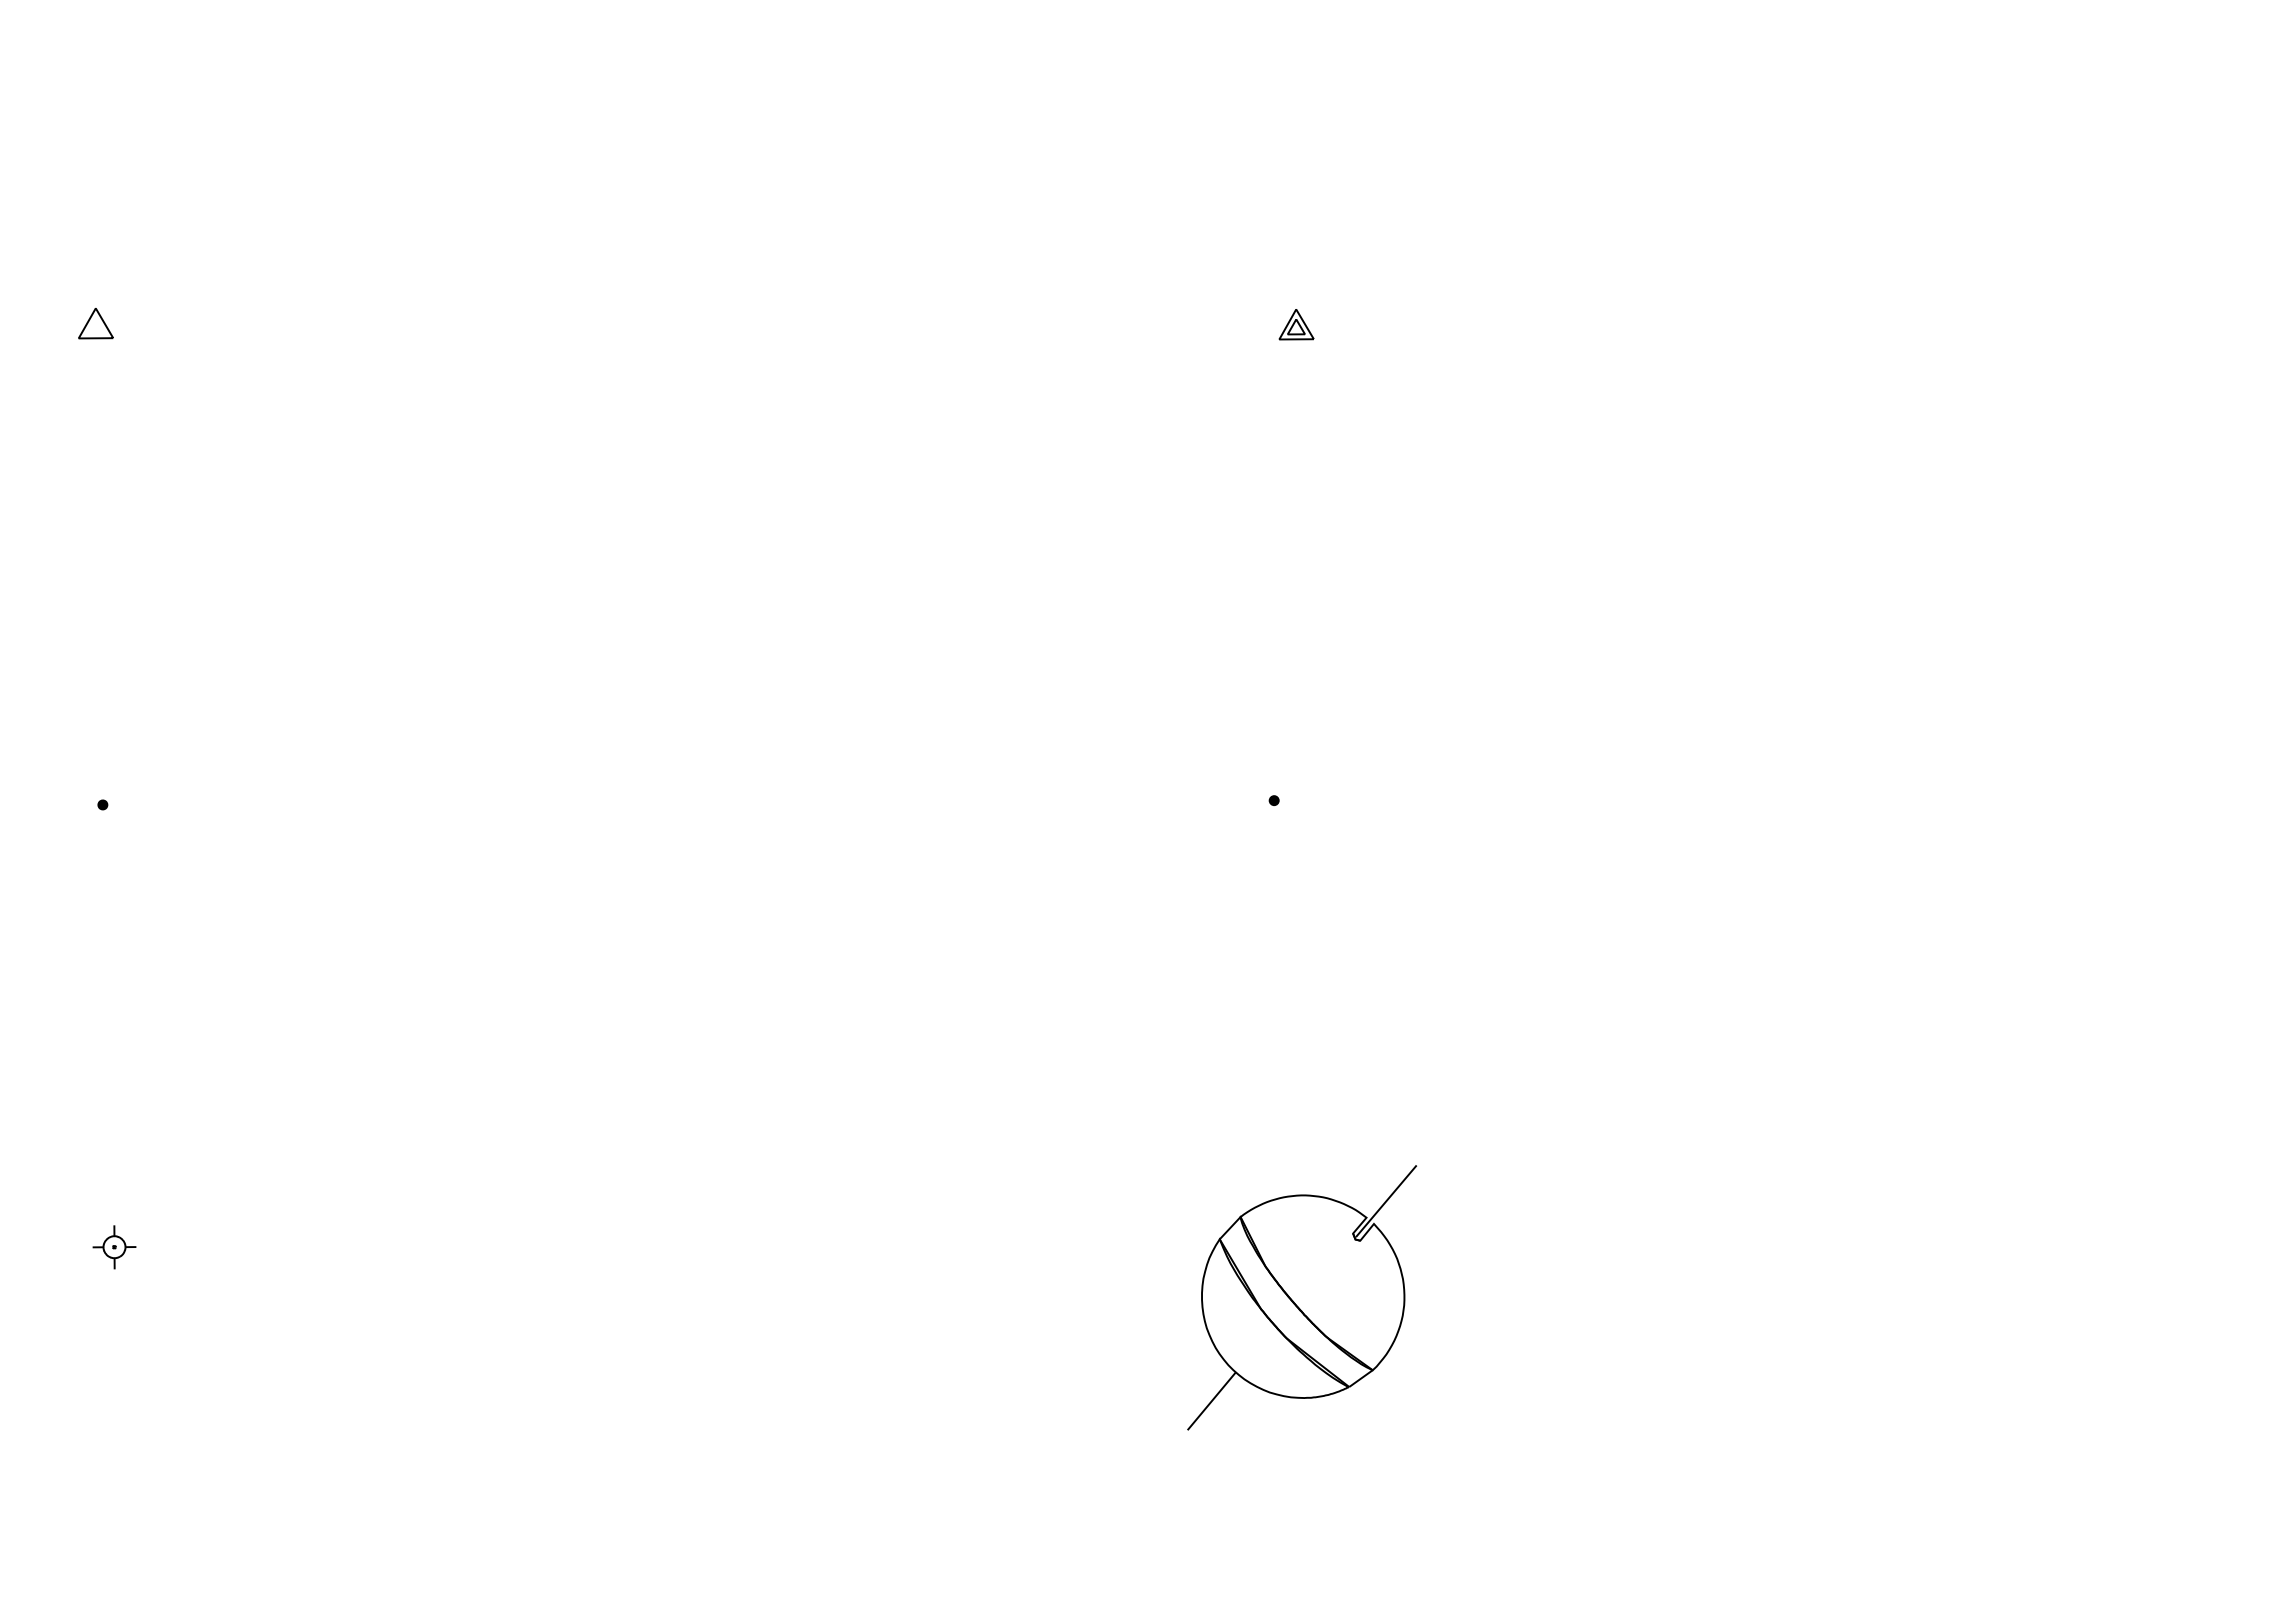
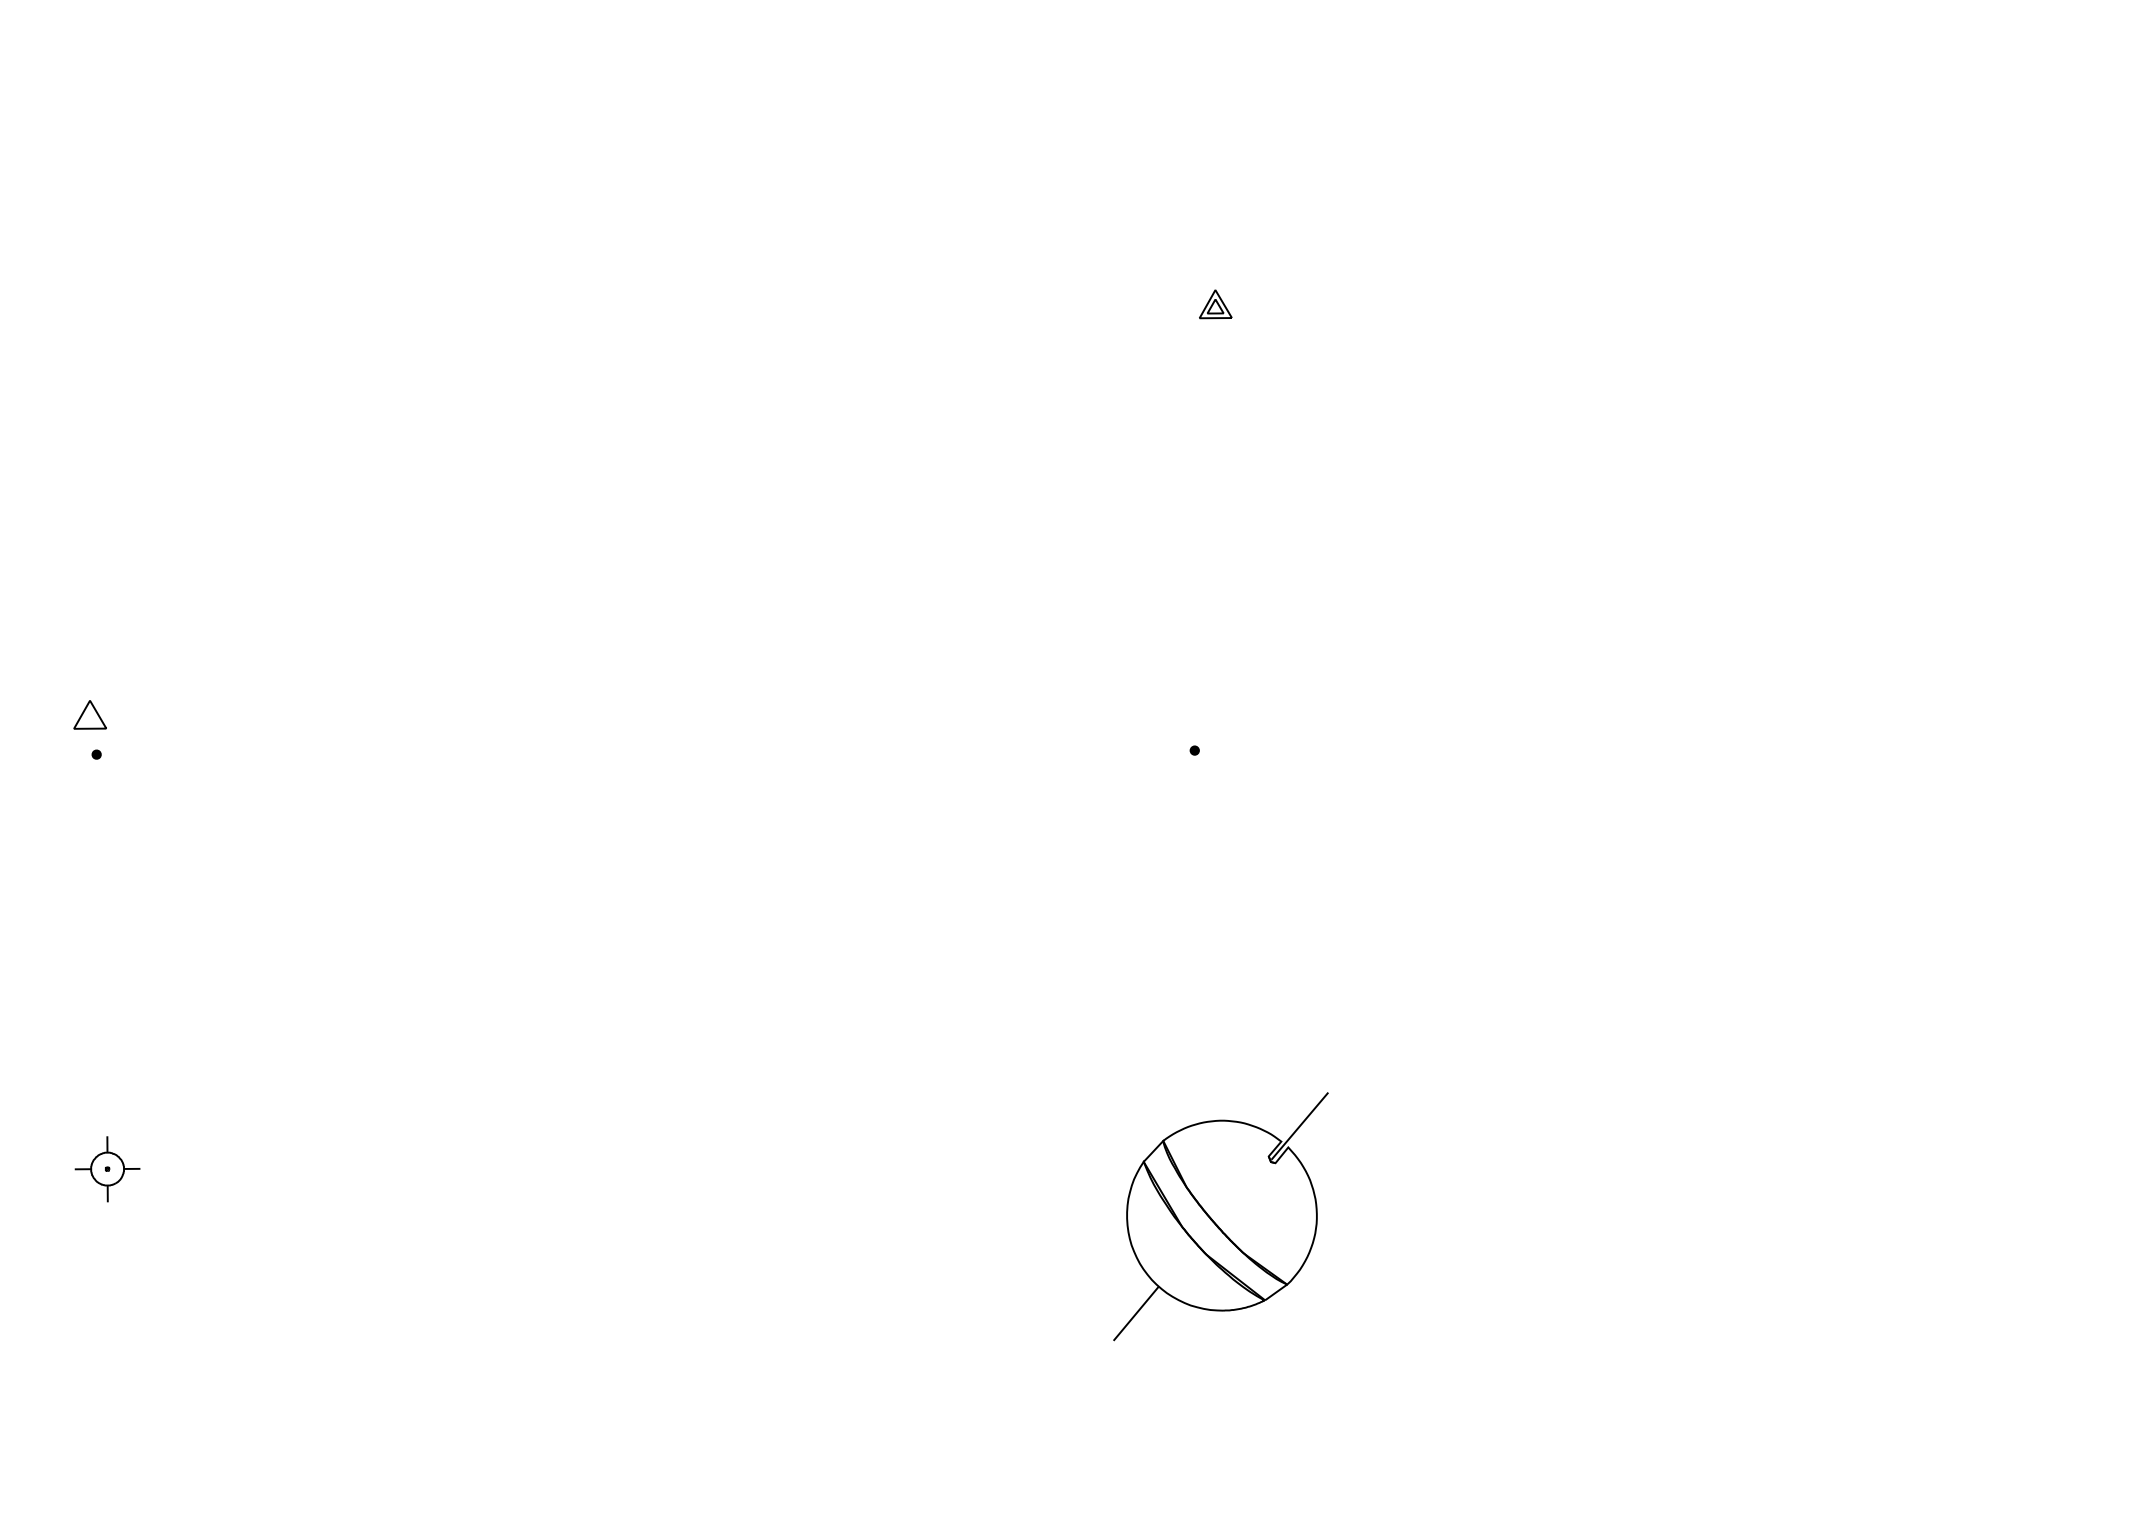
part: (95, 323) -> (89, 714), moved
part: (114, 1247) -> (107, 1169), size x1.6

